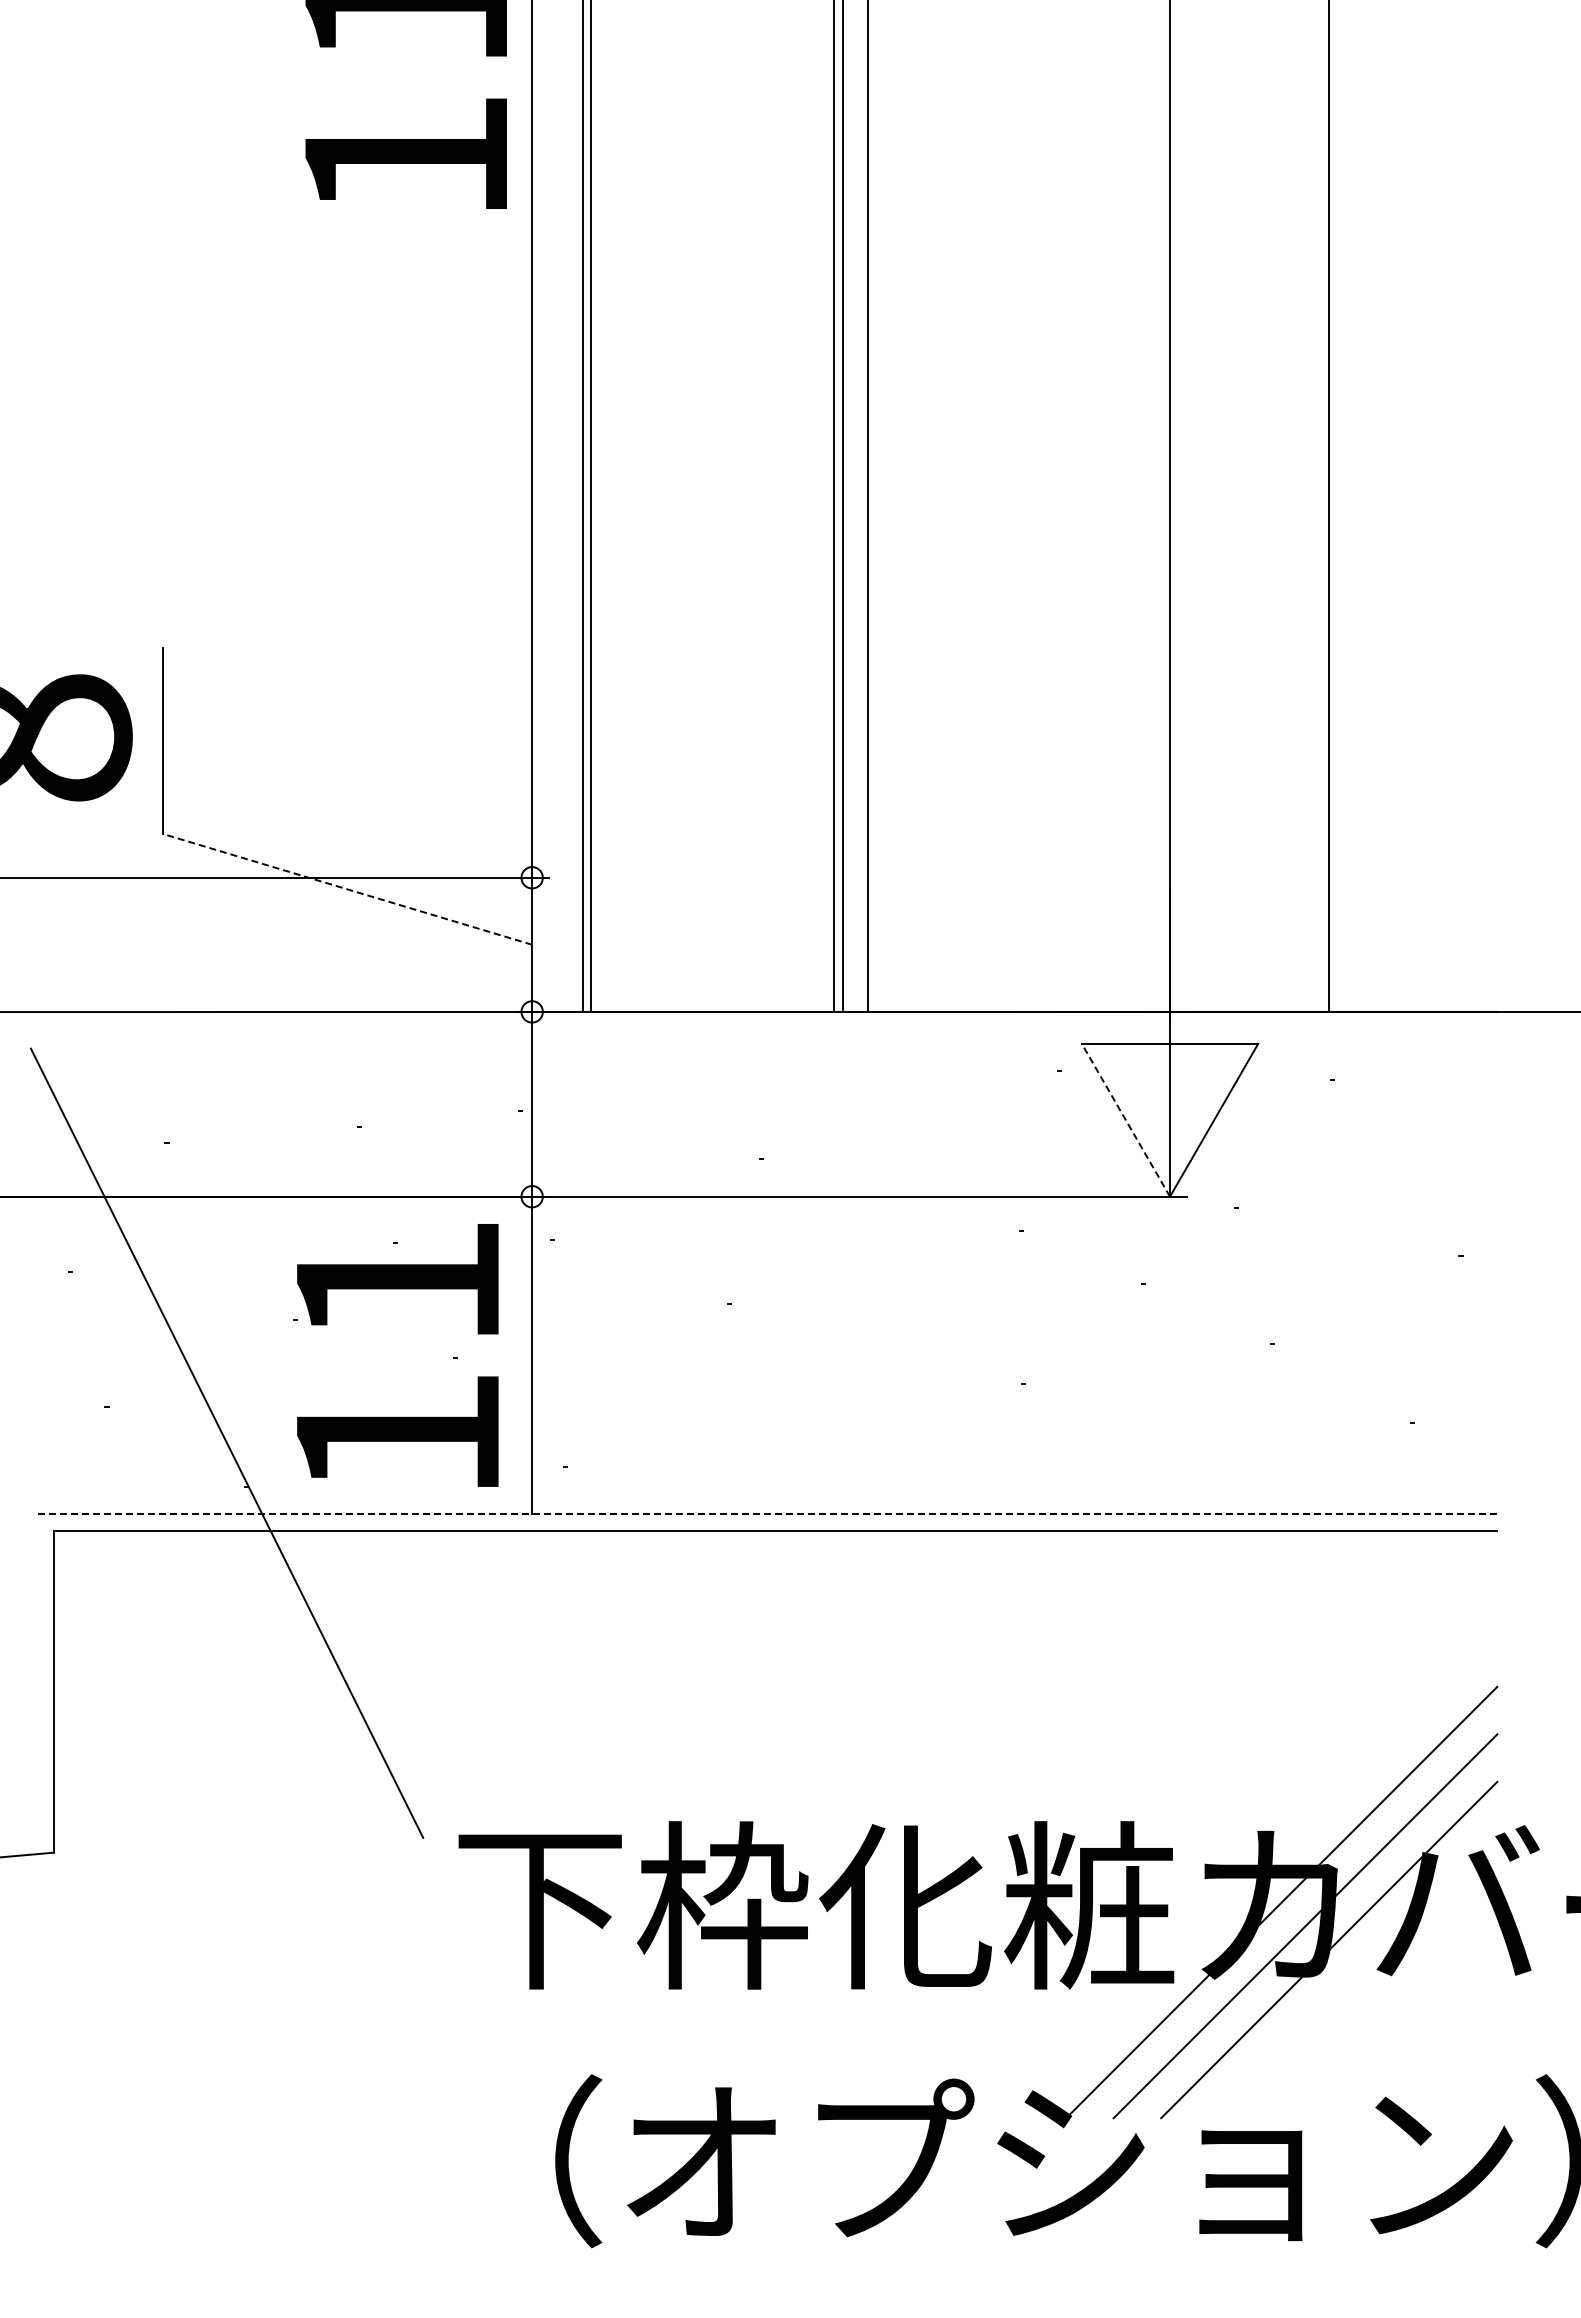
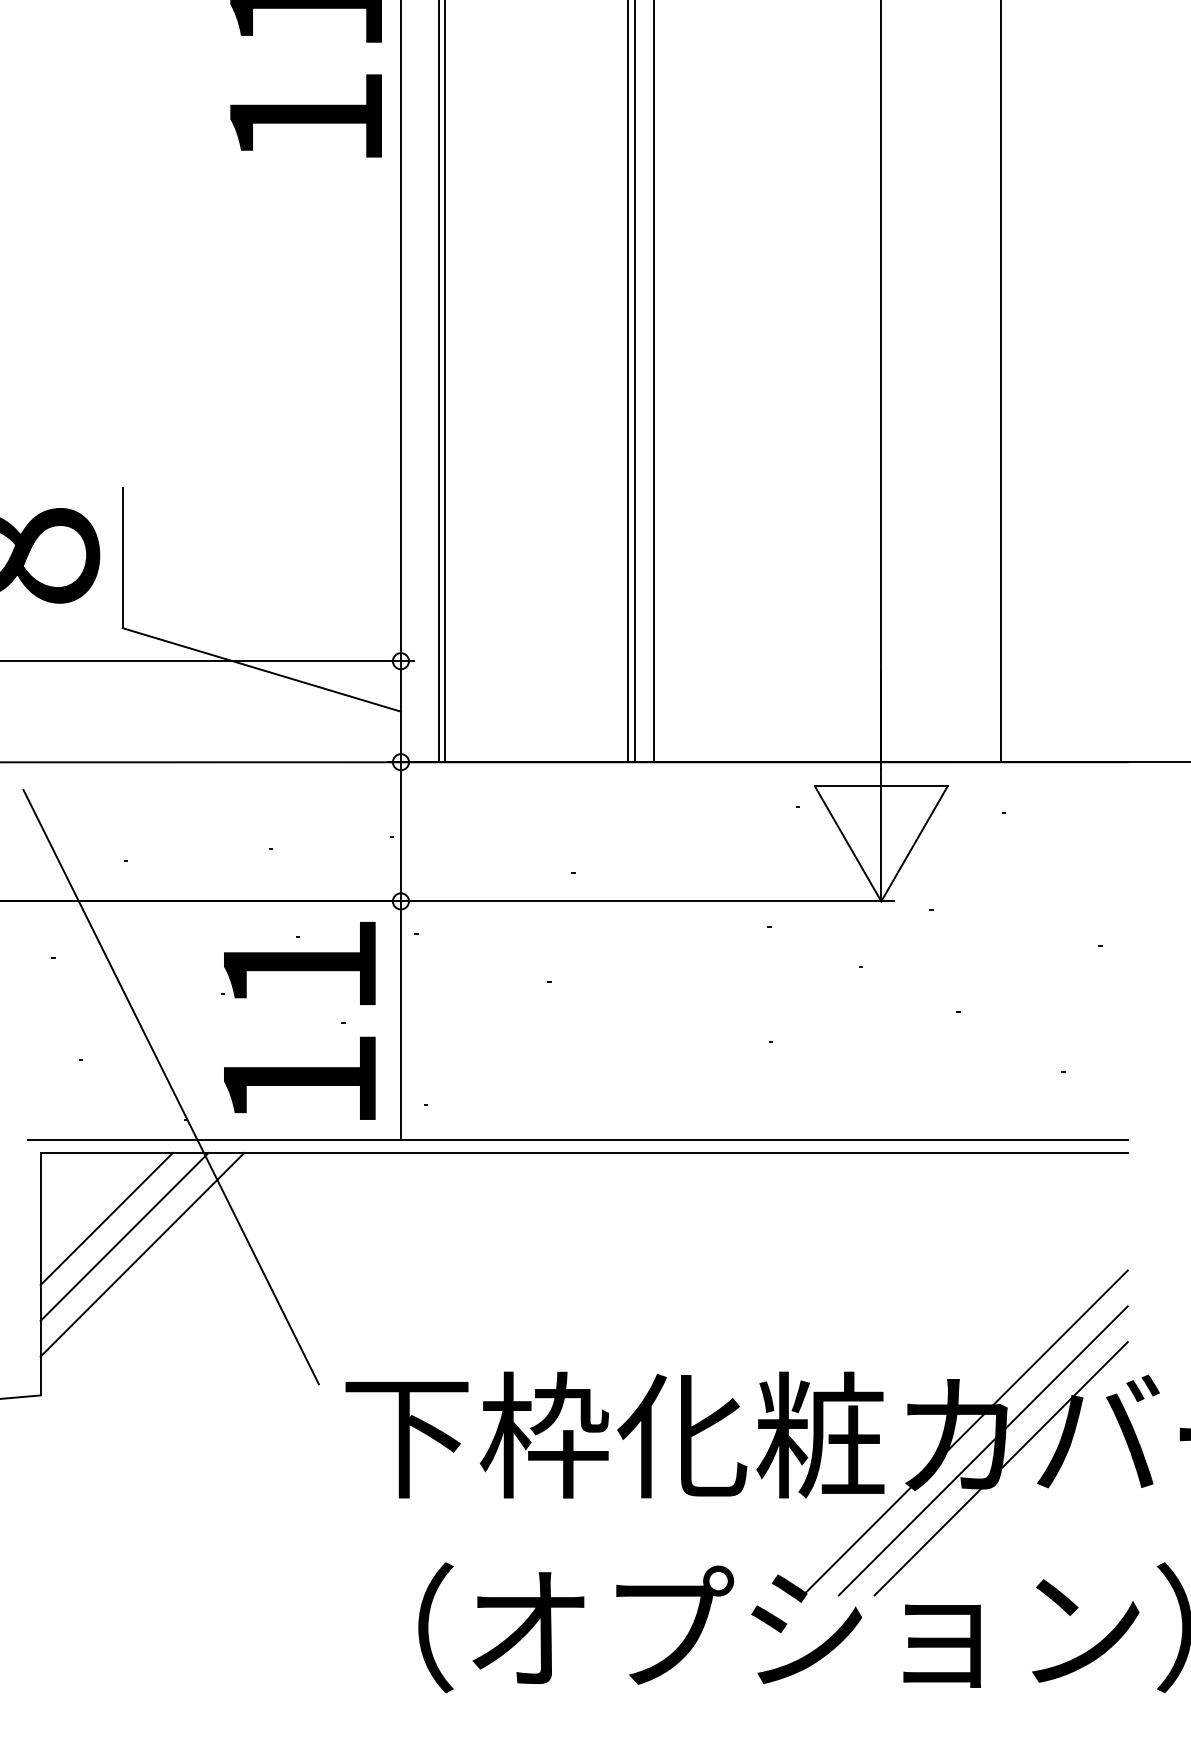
line: (347, 889) -> (261, 670), dashed -> solid
line: (1125, 1119) -> (847, 843), dashed -> solid
line: (766, 1513) -> (577, 1139), dashed -> solid
line: (141, 1618) -> (106, 1219), added
line: (164, 1641) -> (124, 1236), added
line: (188, 1665) -> (142, 1254), added

